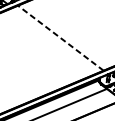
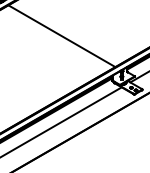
line: (60, 38) -> (61, 36), dashed -> solid

